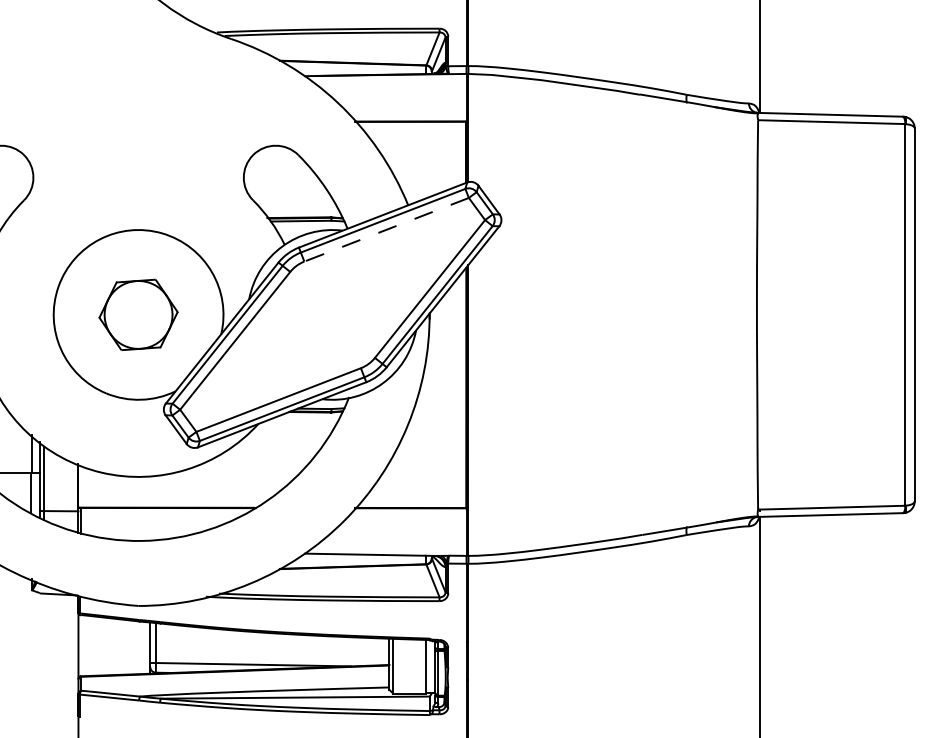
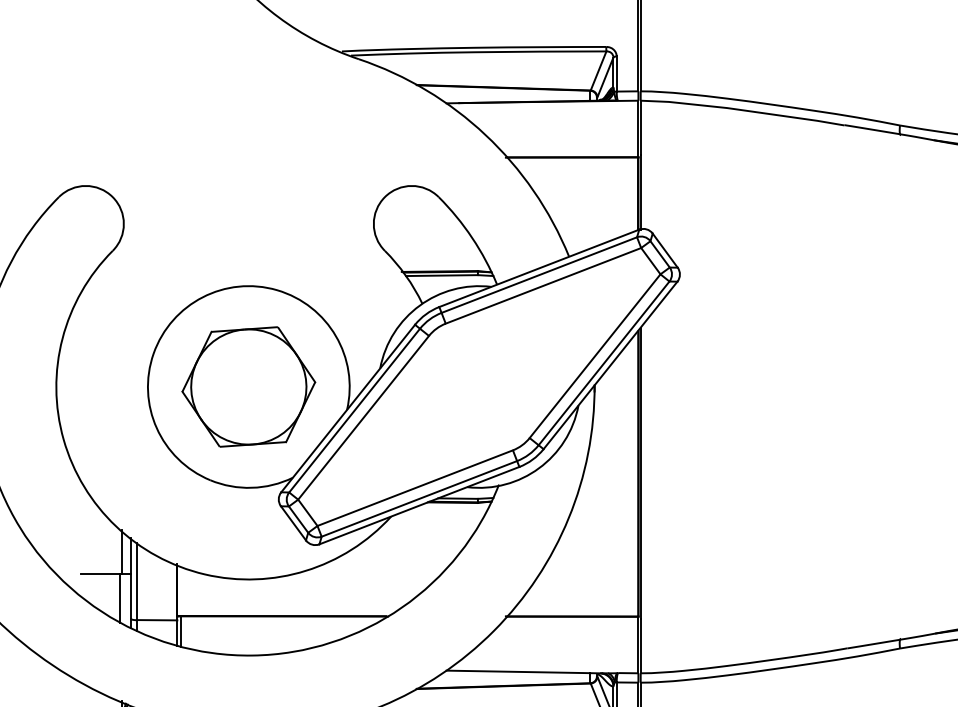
line: (386, 229) -> (543, 285), dashed -> solid
part: (138, 314) -> (248, 386), size x1.43

